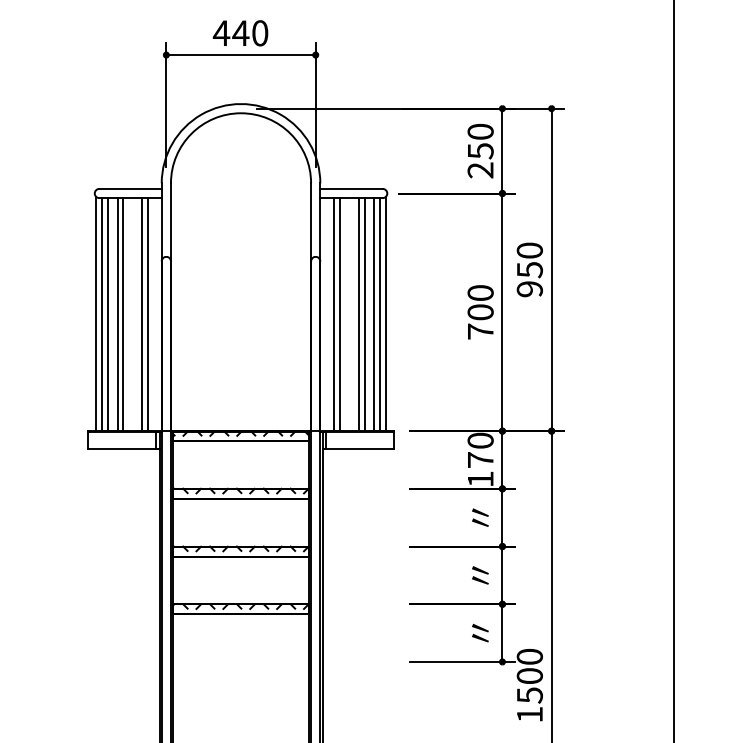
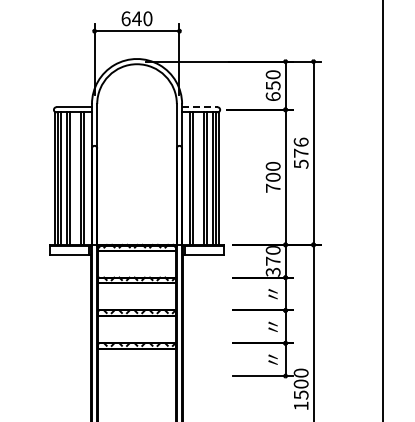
text: (220, 32) -> (125, 18), 440 -> 640
text: (479, 170) -> (272, 96), 250 -> 650
line: (350, 189) -> (199, 107), solid -> dashed
text: (528, 268) -> (300, 152), 950 -> 576
text: (479, 477) -> (272, 271), 170 -> 370

